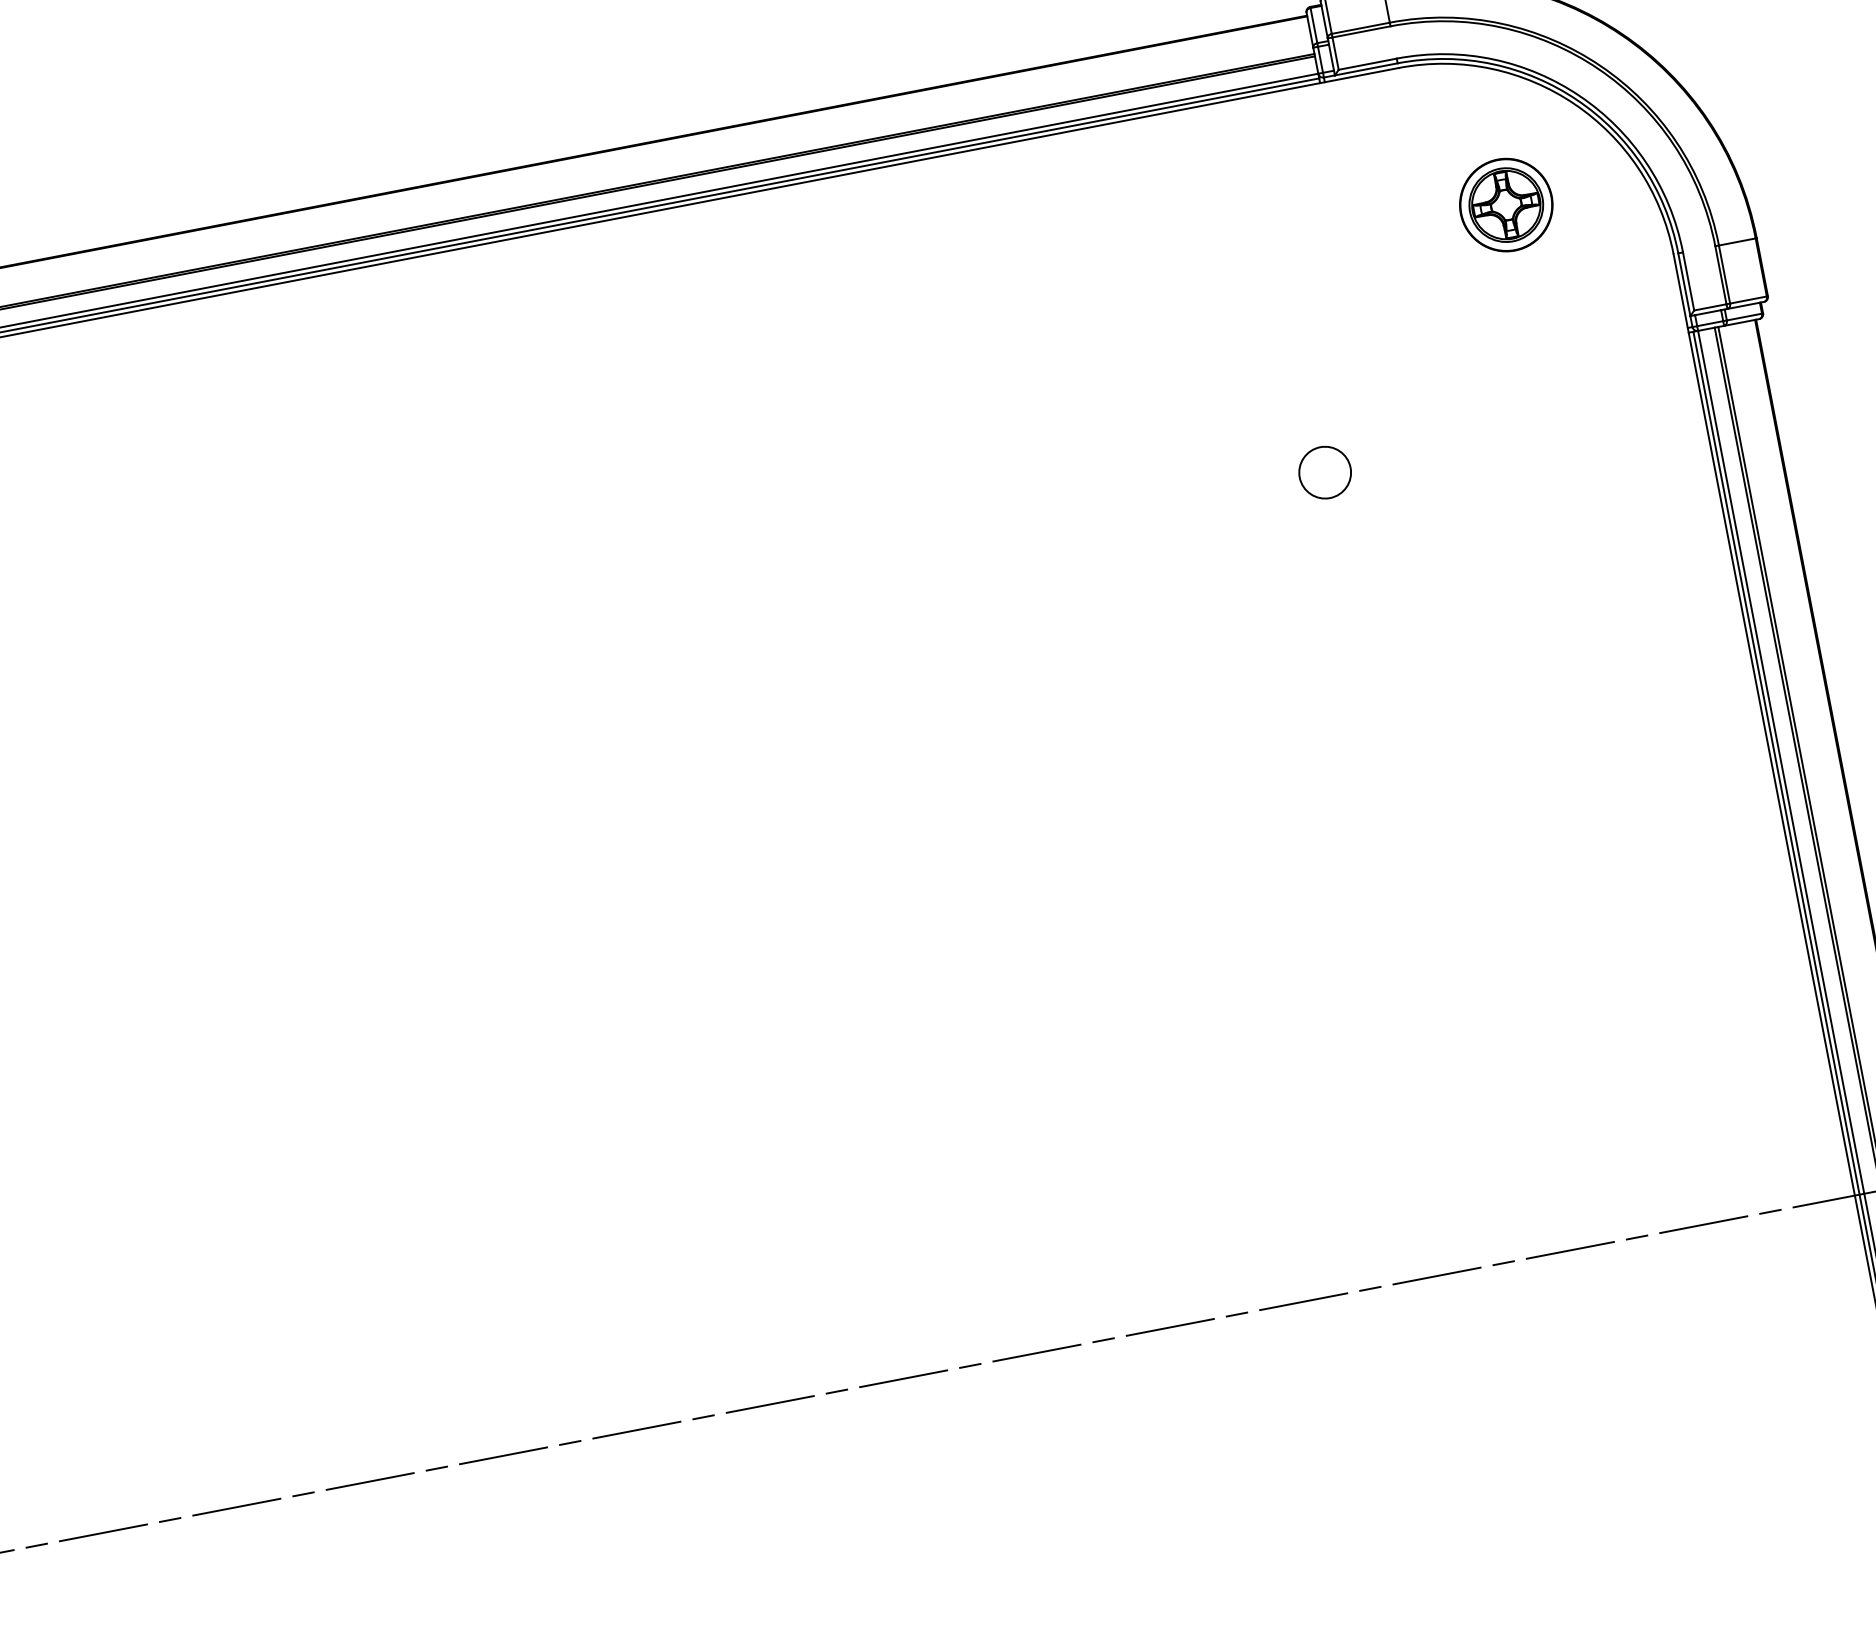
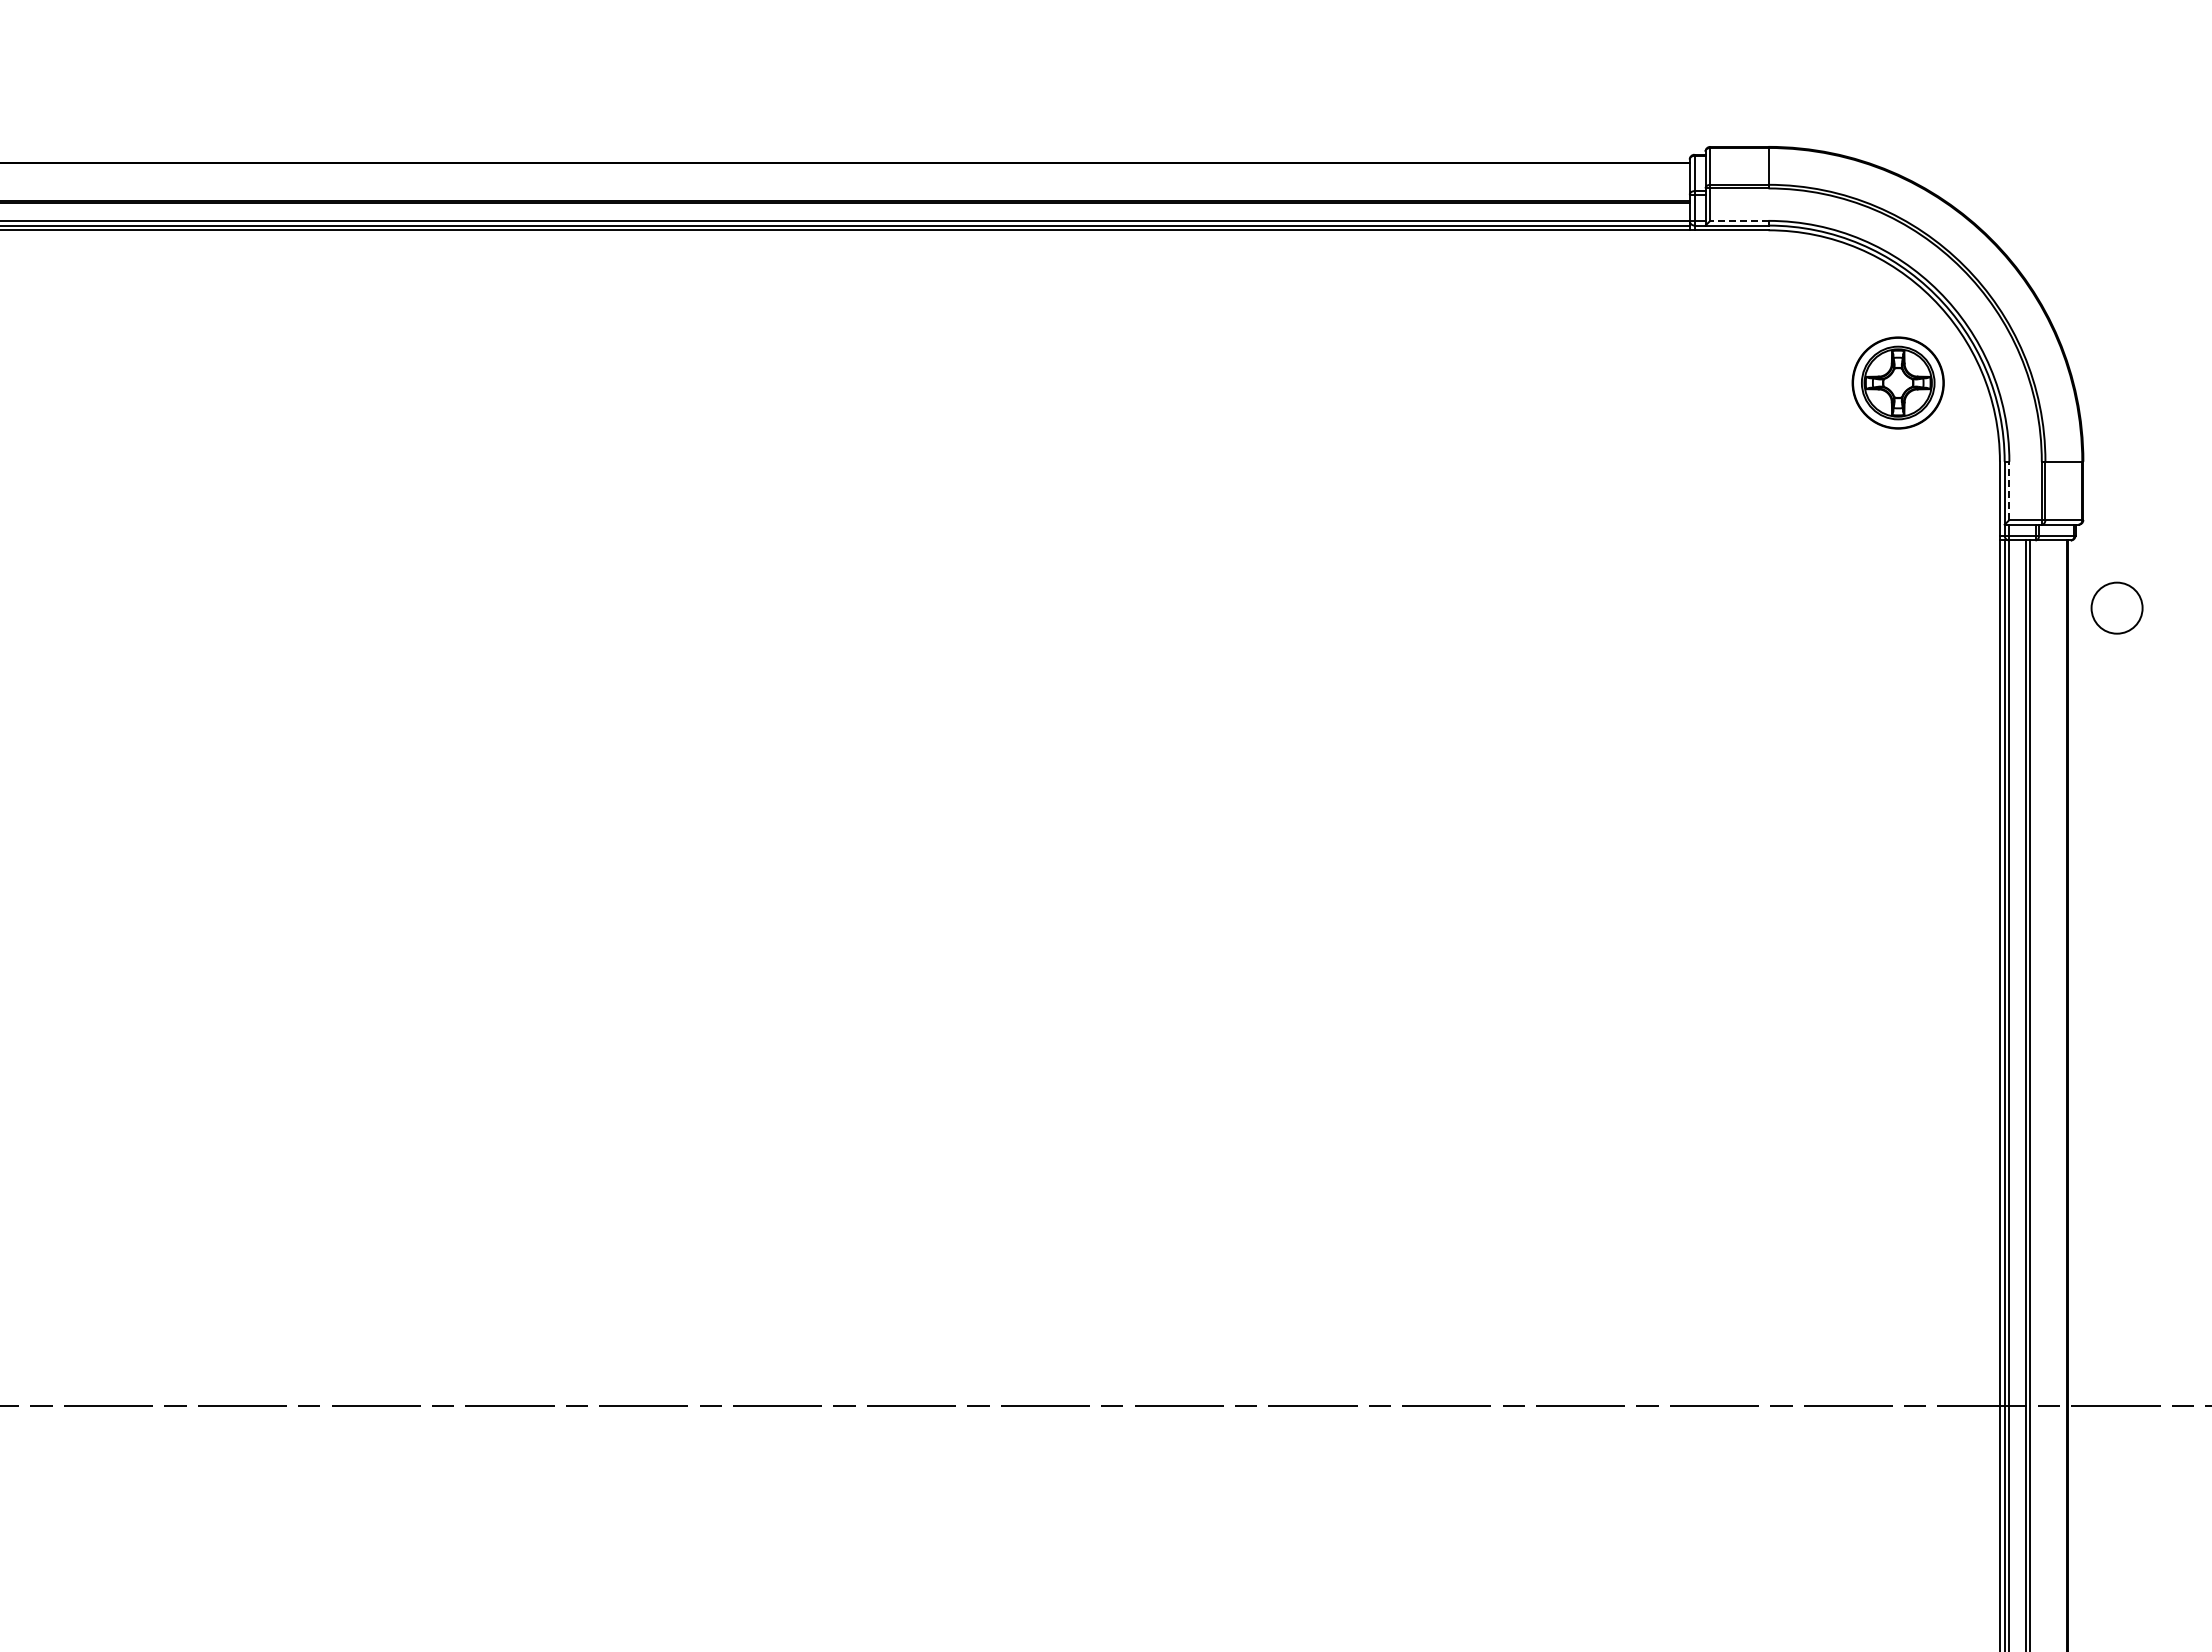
line: (1366, 64) -> (1738, 220), solid -> dashed
part: (1505, 204) -> (1897, 382), moved
line: (1688, 281) -> (2009, 490), solid -> dashed
circle: (1324, 472) -> (2116, 607), moved

